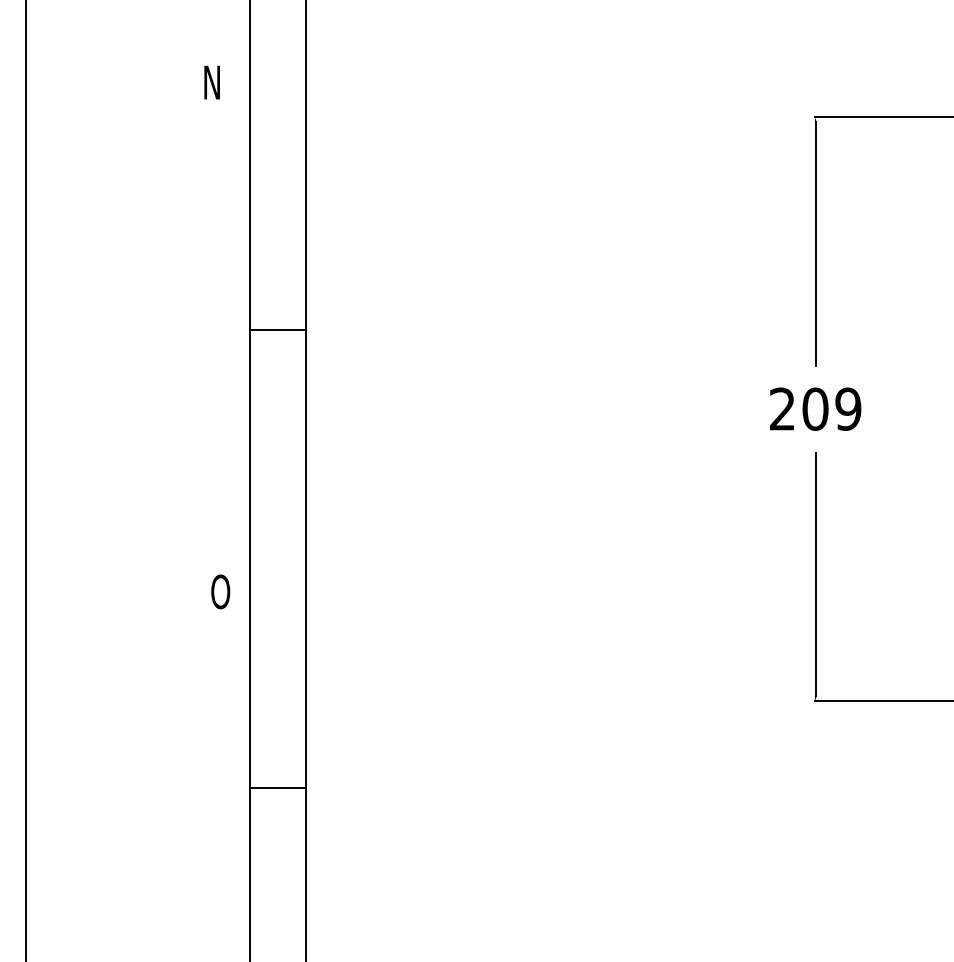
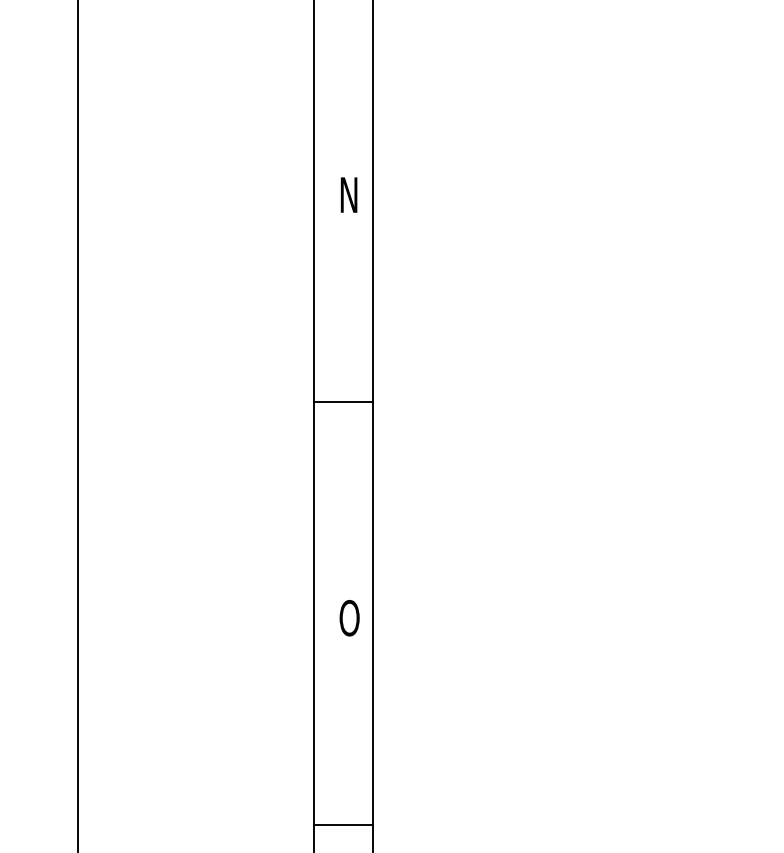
text: (211, 82) -> (348, 194), moved
line: (278, 329) -> (344, 401), moved
text: (220, 591) -> (349, 617), moved

